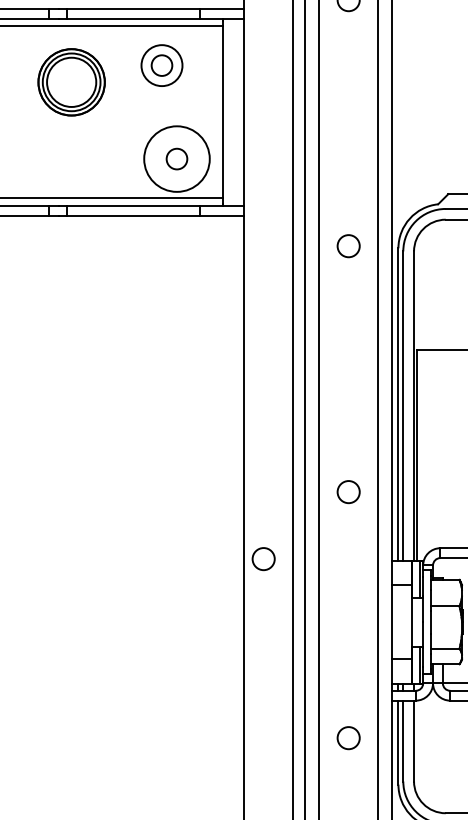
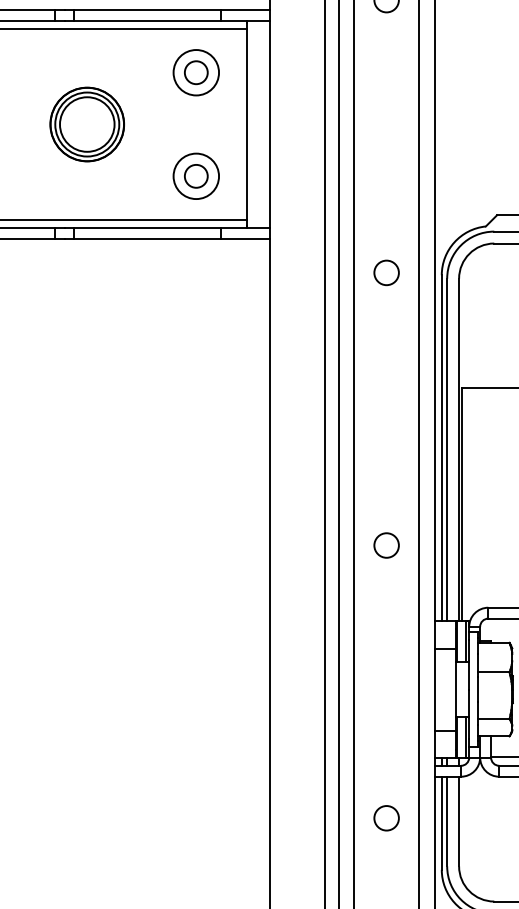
part: (161, 65) -> (195, 72), moved
part: (71, 82) -> (87, 124), moved
circle: (176, 158) -> (195, 175), size x0.62
circle: (263, 559) -> (292, 620), removed

